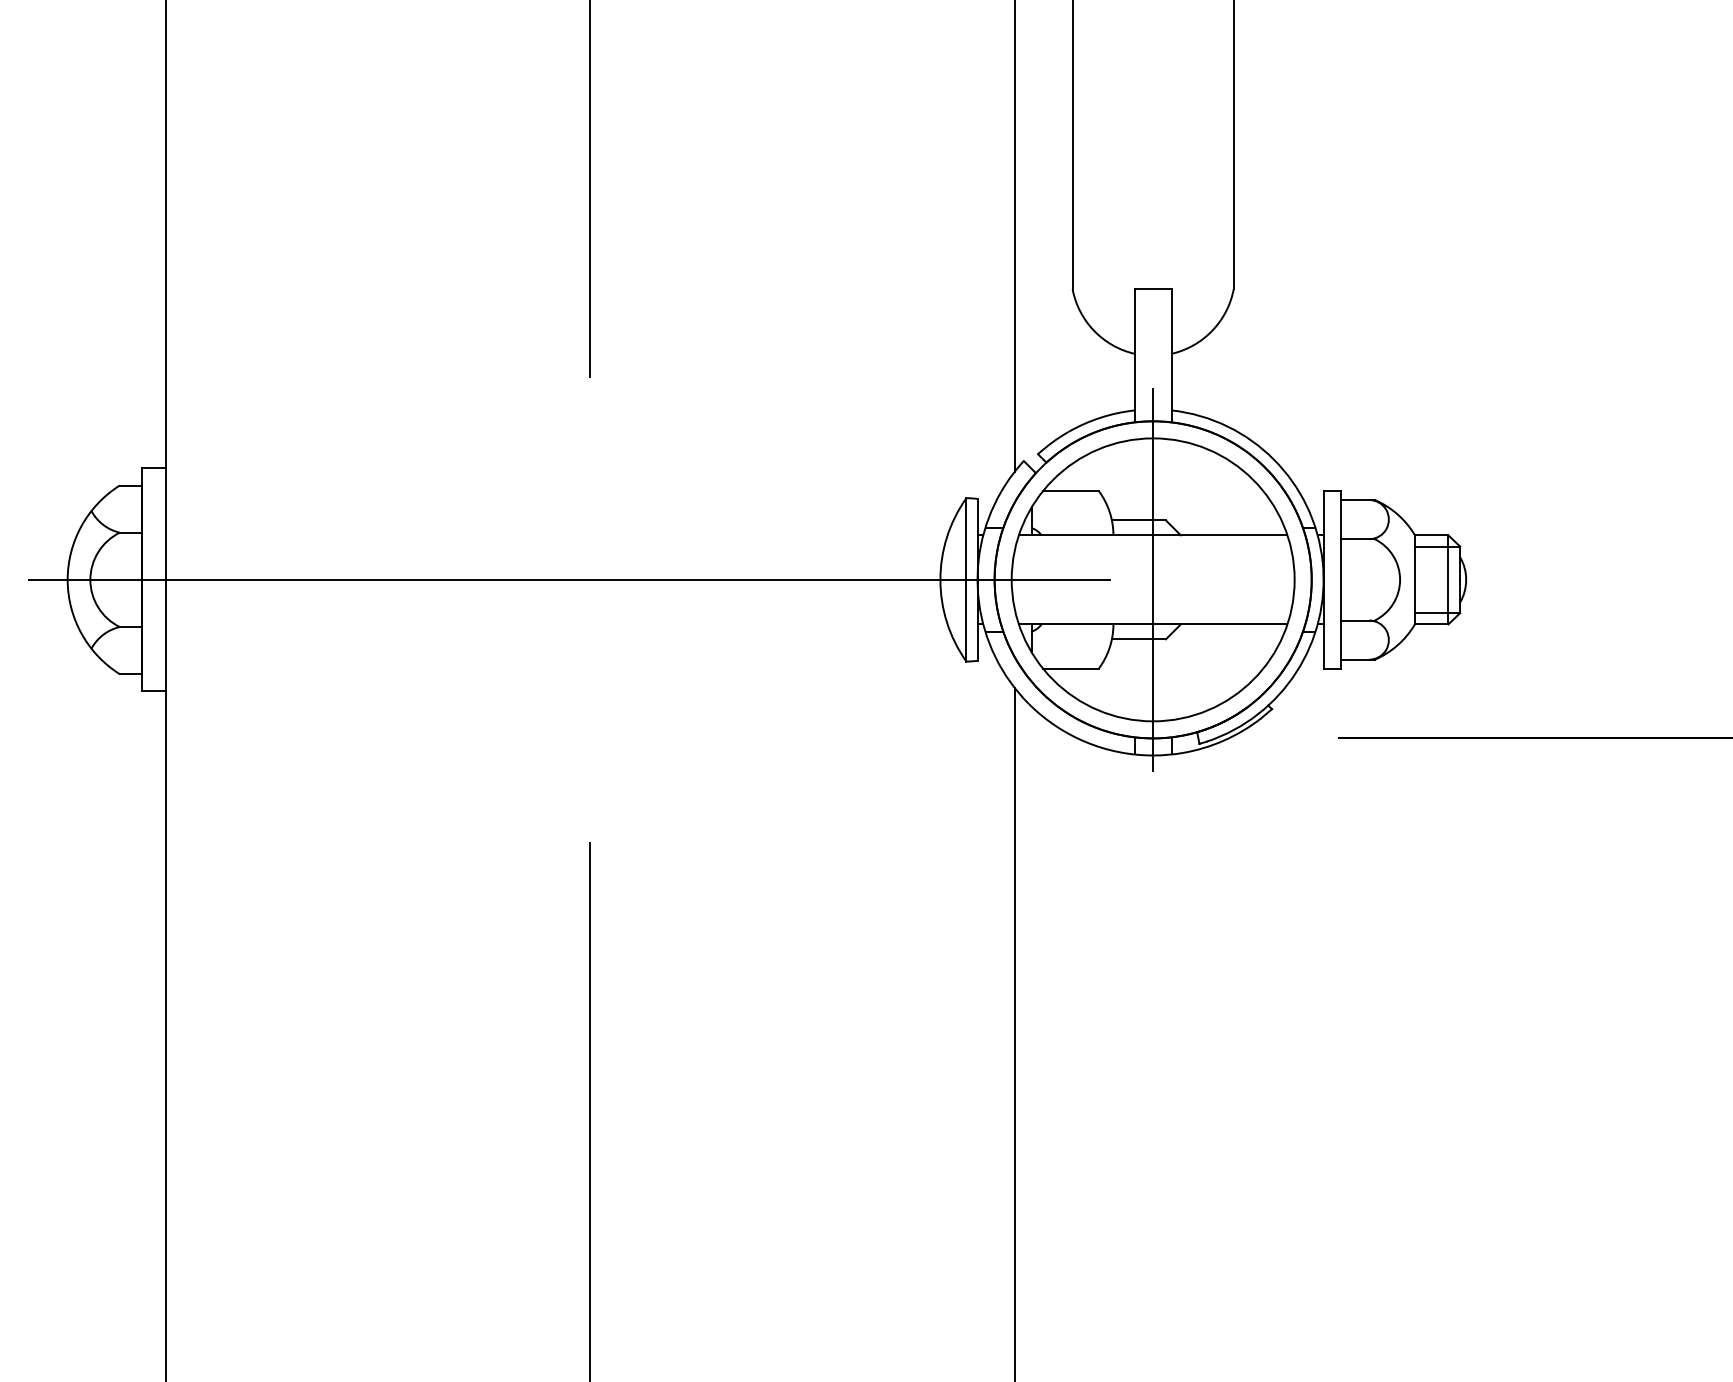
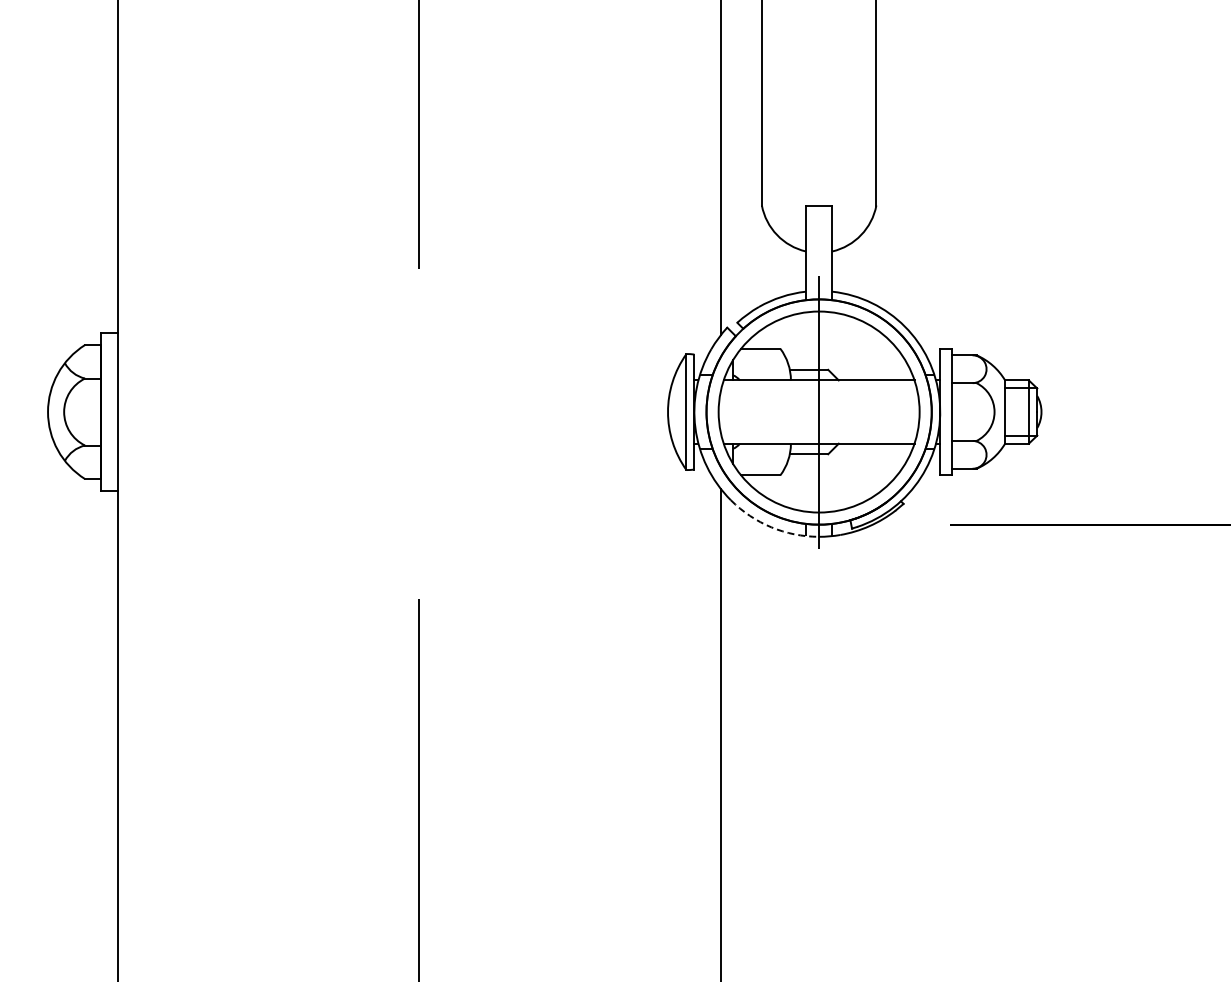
line: (569, 580) -> (404, 412), removed
arc: (1086, 742) -> (771, 527), solid -> dashed

